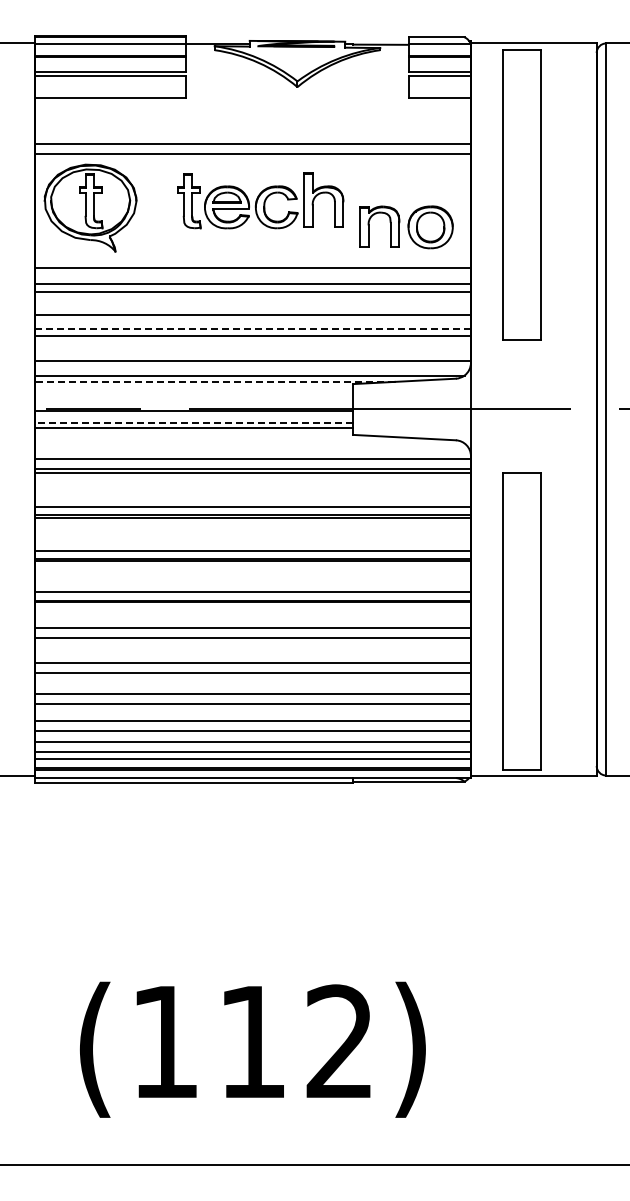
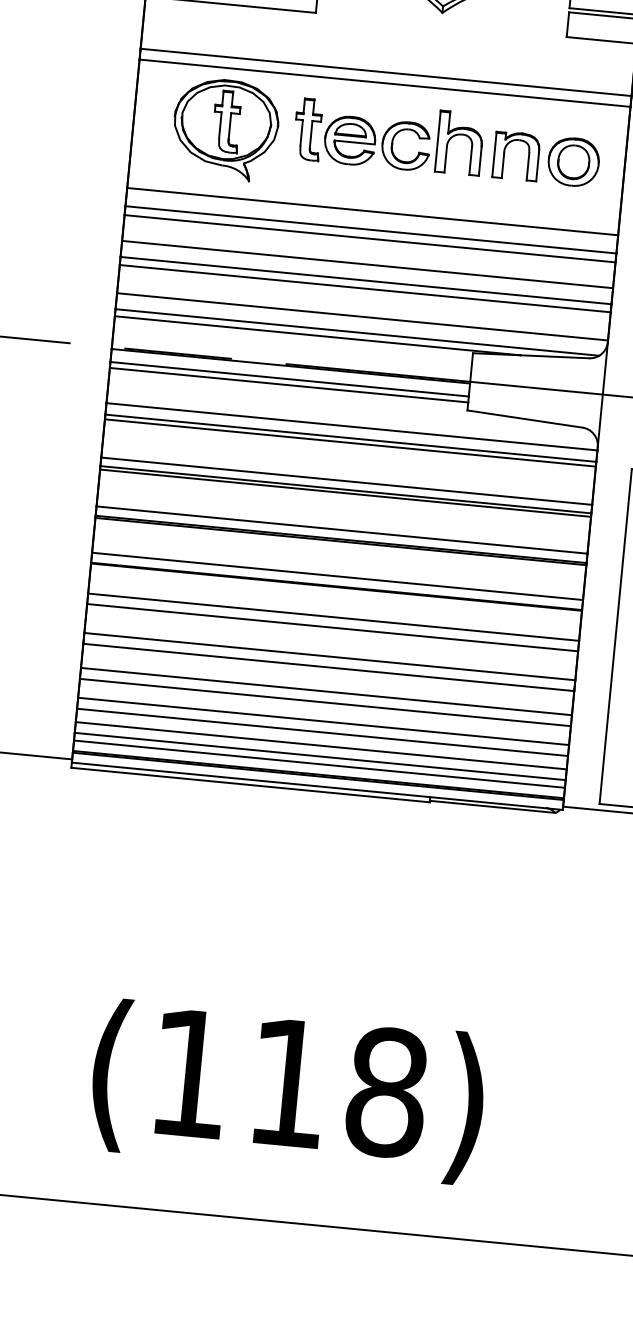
part: (90, 207) -> (225, 128), moved
part: (406, 227) -> (546, 159), moved
line: (252, 329) -> (365, 280), dashed -> solid
line: (214, 381) -> (317, 335), dashed -> solid
line: (193, 422) -> (289, 379), dashed -> solid
text: (340, 1041) -> (387, 1091), (112) -> (118)

